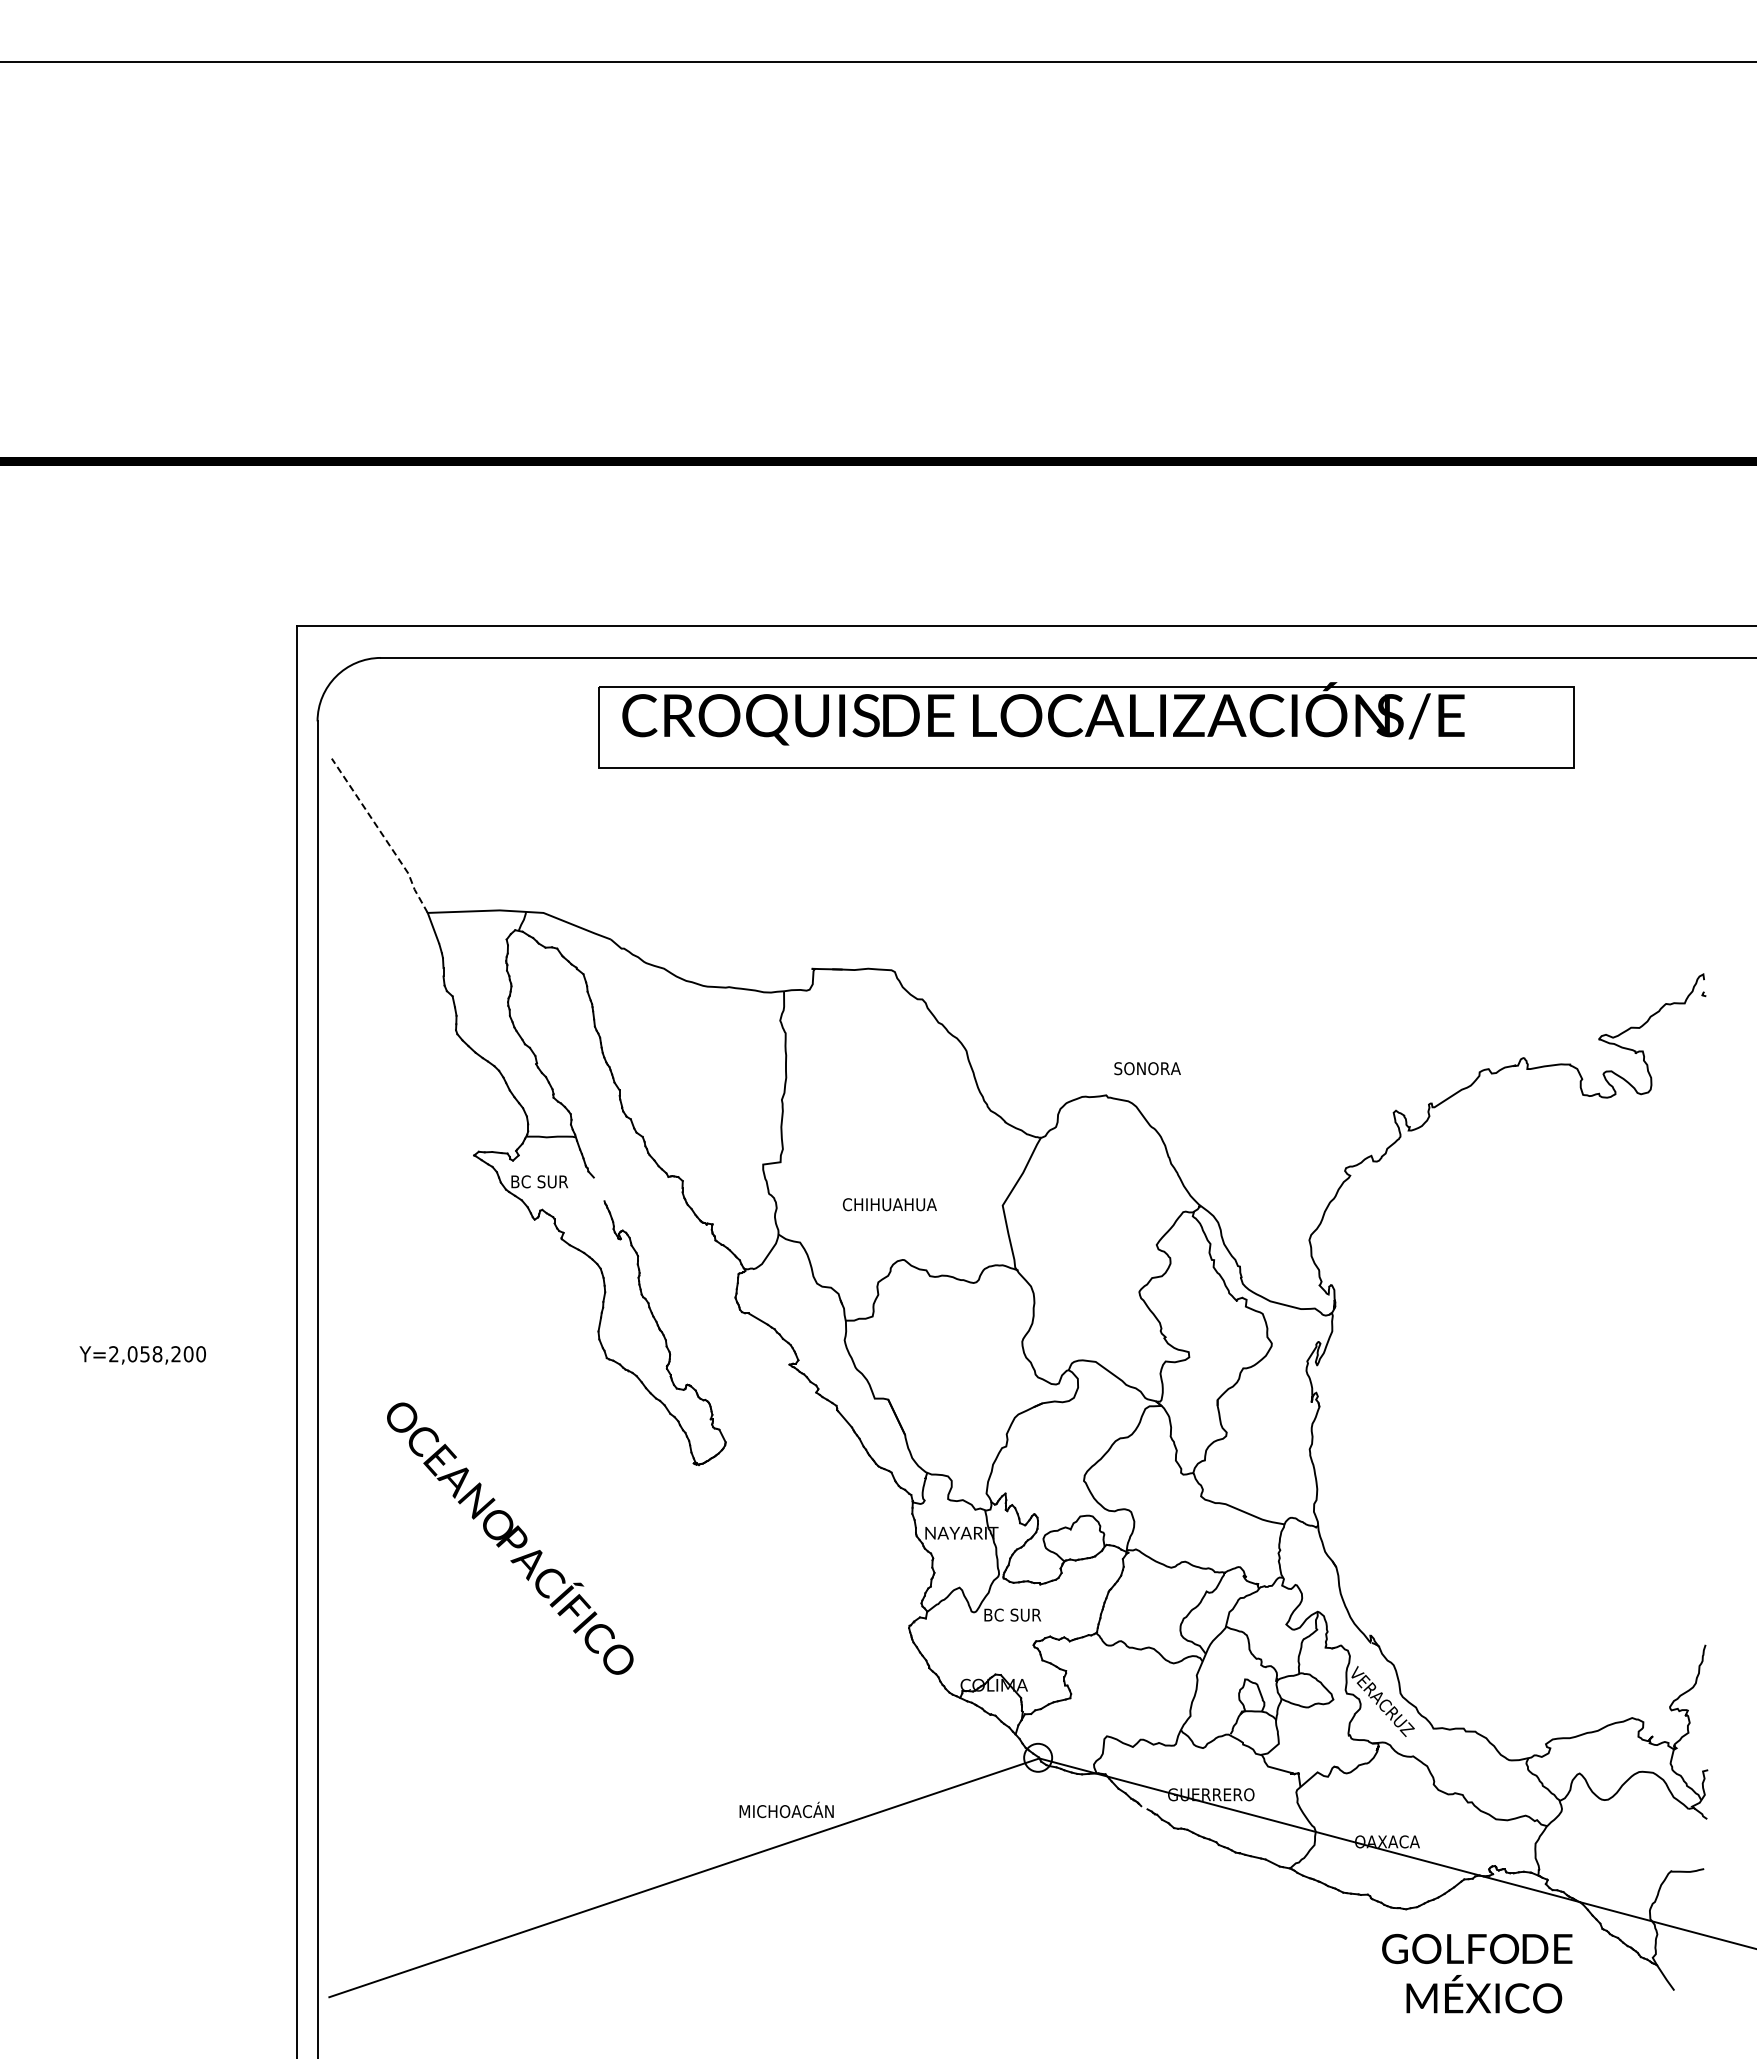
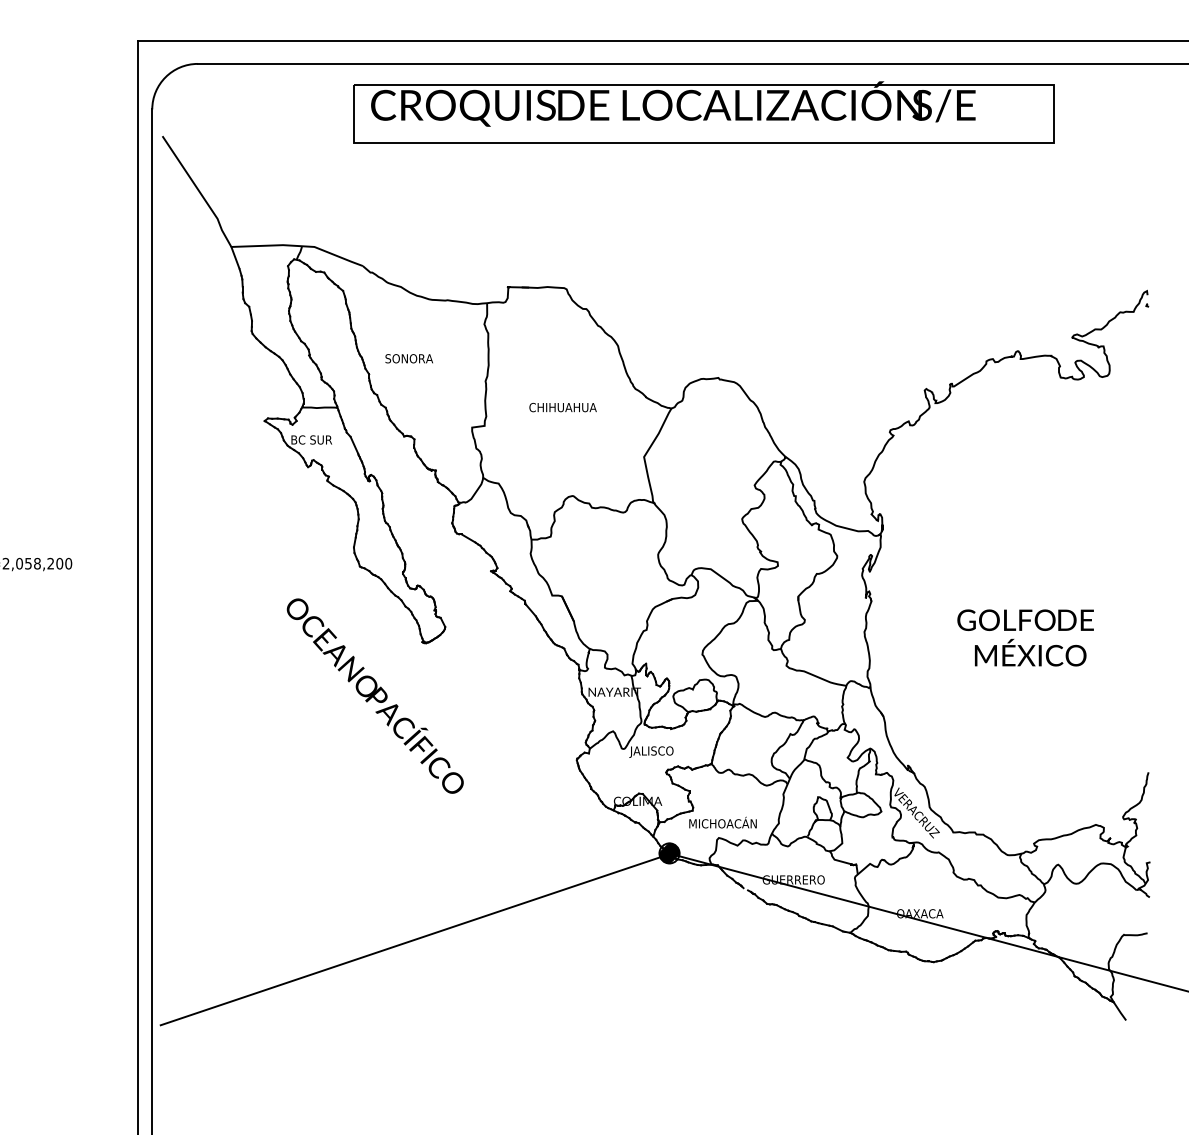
line: (383, 835) -> (199, 191), dashed -> solid
text: (1147, 1068) -> (409, 358), moved
line: (598, 1189) -> (353, 445), added
text: (889, 1204) -> (562, 407), moved
text: (510, 1538) -> (375, 696), moved
text: (1012, 1616) -> (651, 751), BC SUR -> JALISCO
hatch: (1038, 1757) -> (669, 853), added
text: (786, 1809) -> (722, 822), moved
text: (1477, 1973) -> (1025, 637), moved

